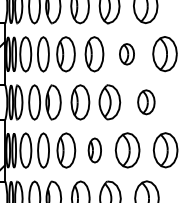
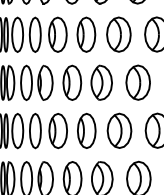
part: (126, 54) -> (118, 34), size x1.67
part: (146, 102) -> (138, 82), size x1.43
part: (94, 150) -> (86, 130), size x1.43

